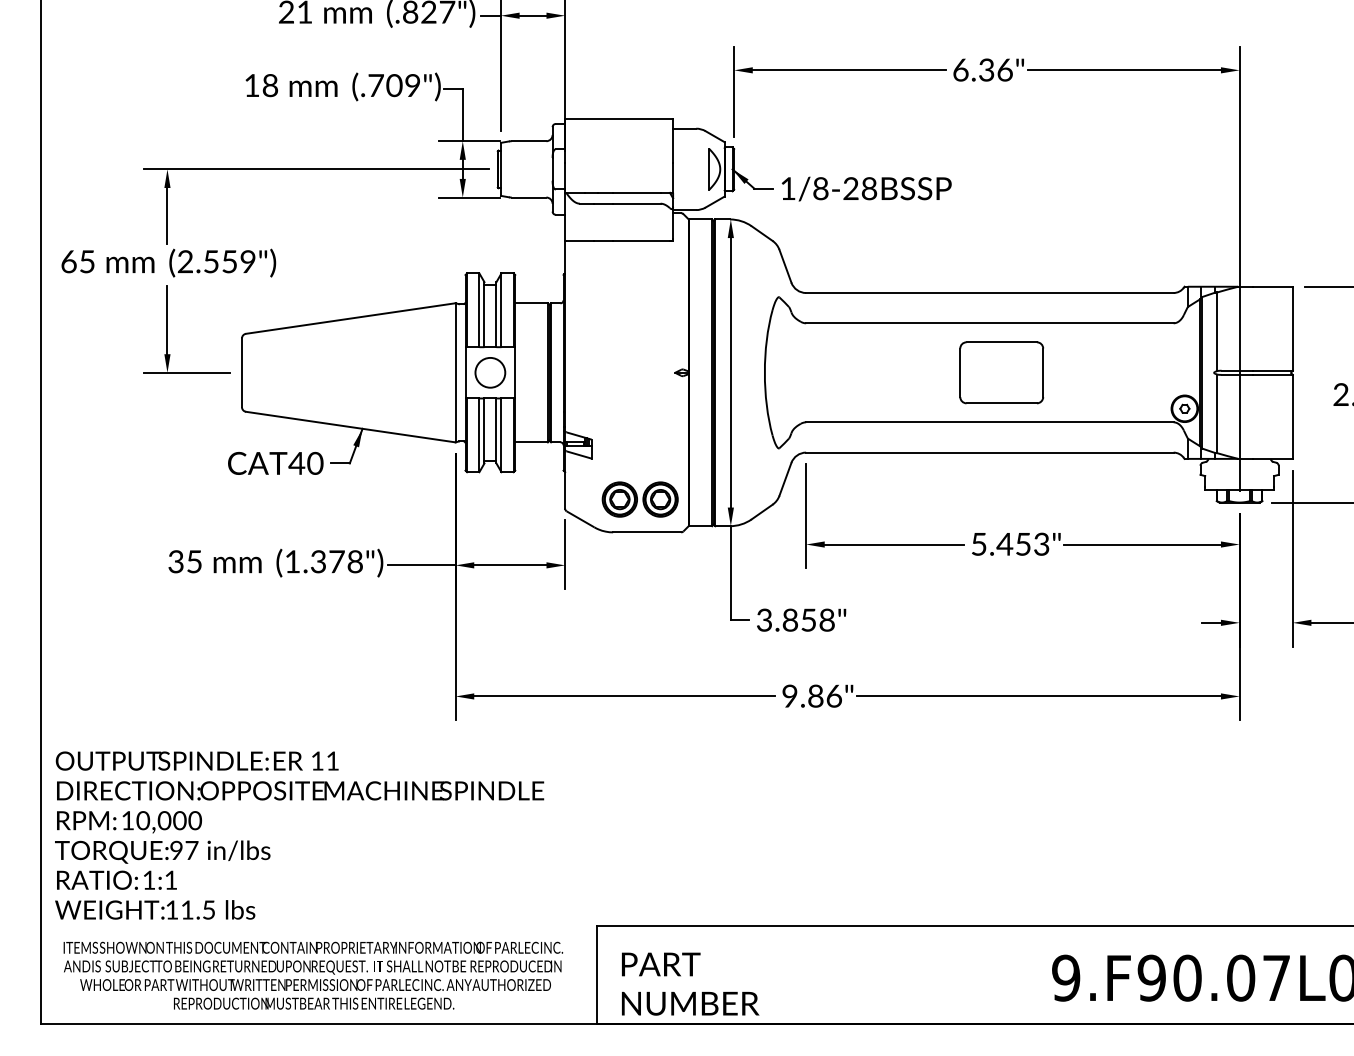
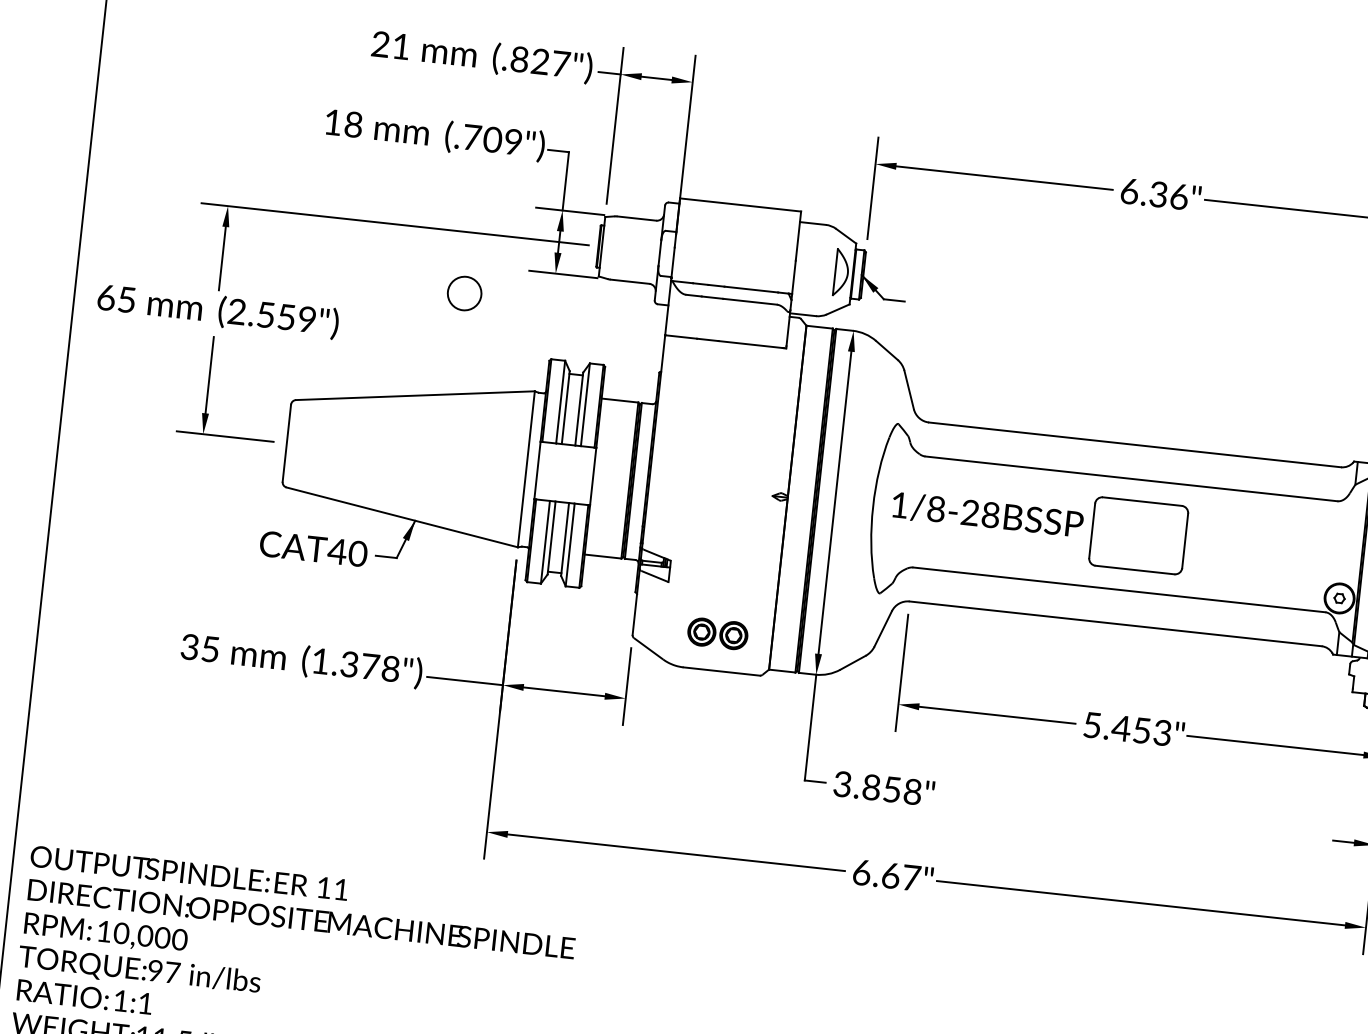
text: (866, 188) -> (987, 514), moved
circle: (490, 372) -> (464, 293), moved
part: (639, 499) -> (717, 633), size x0.7
text: (812, 695) -> (887, 874), 9.86" -> 6.67"

